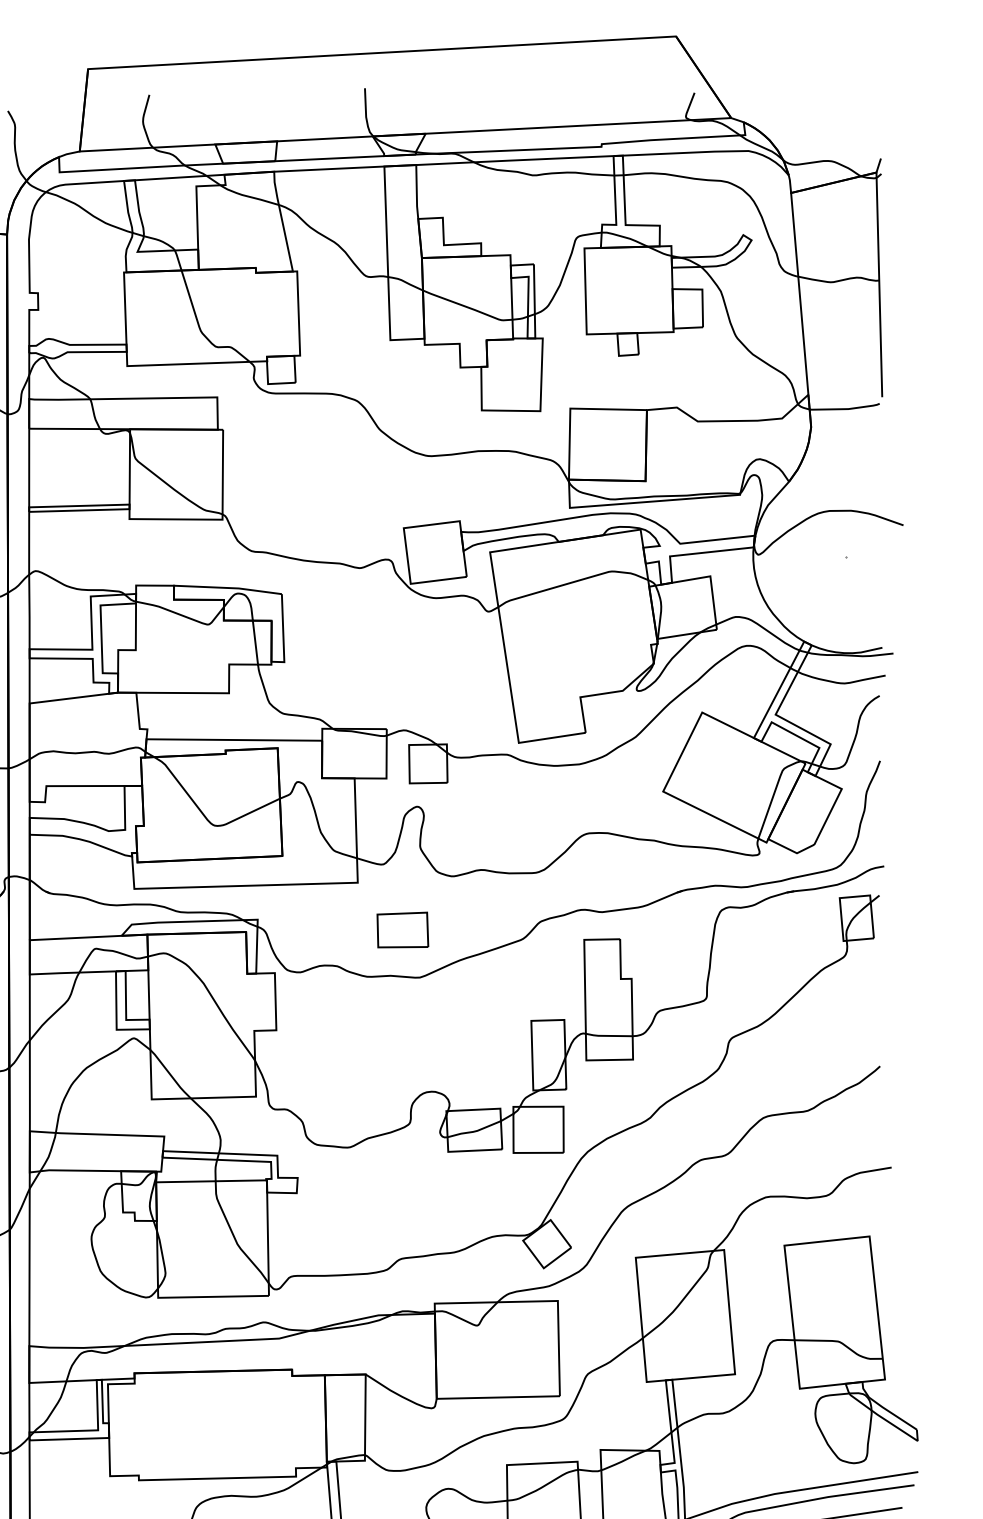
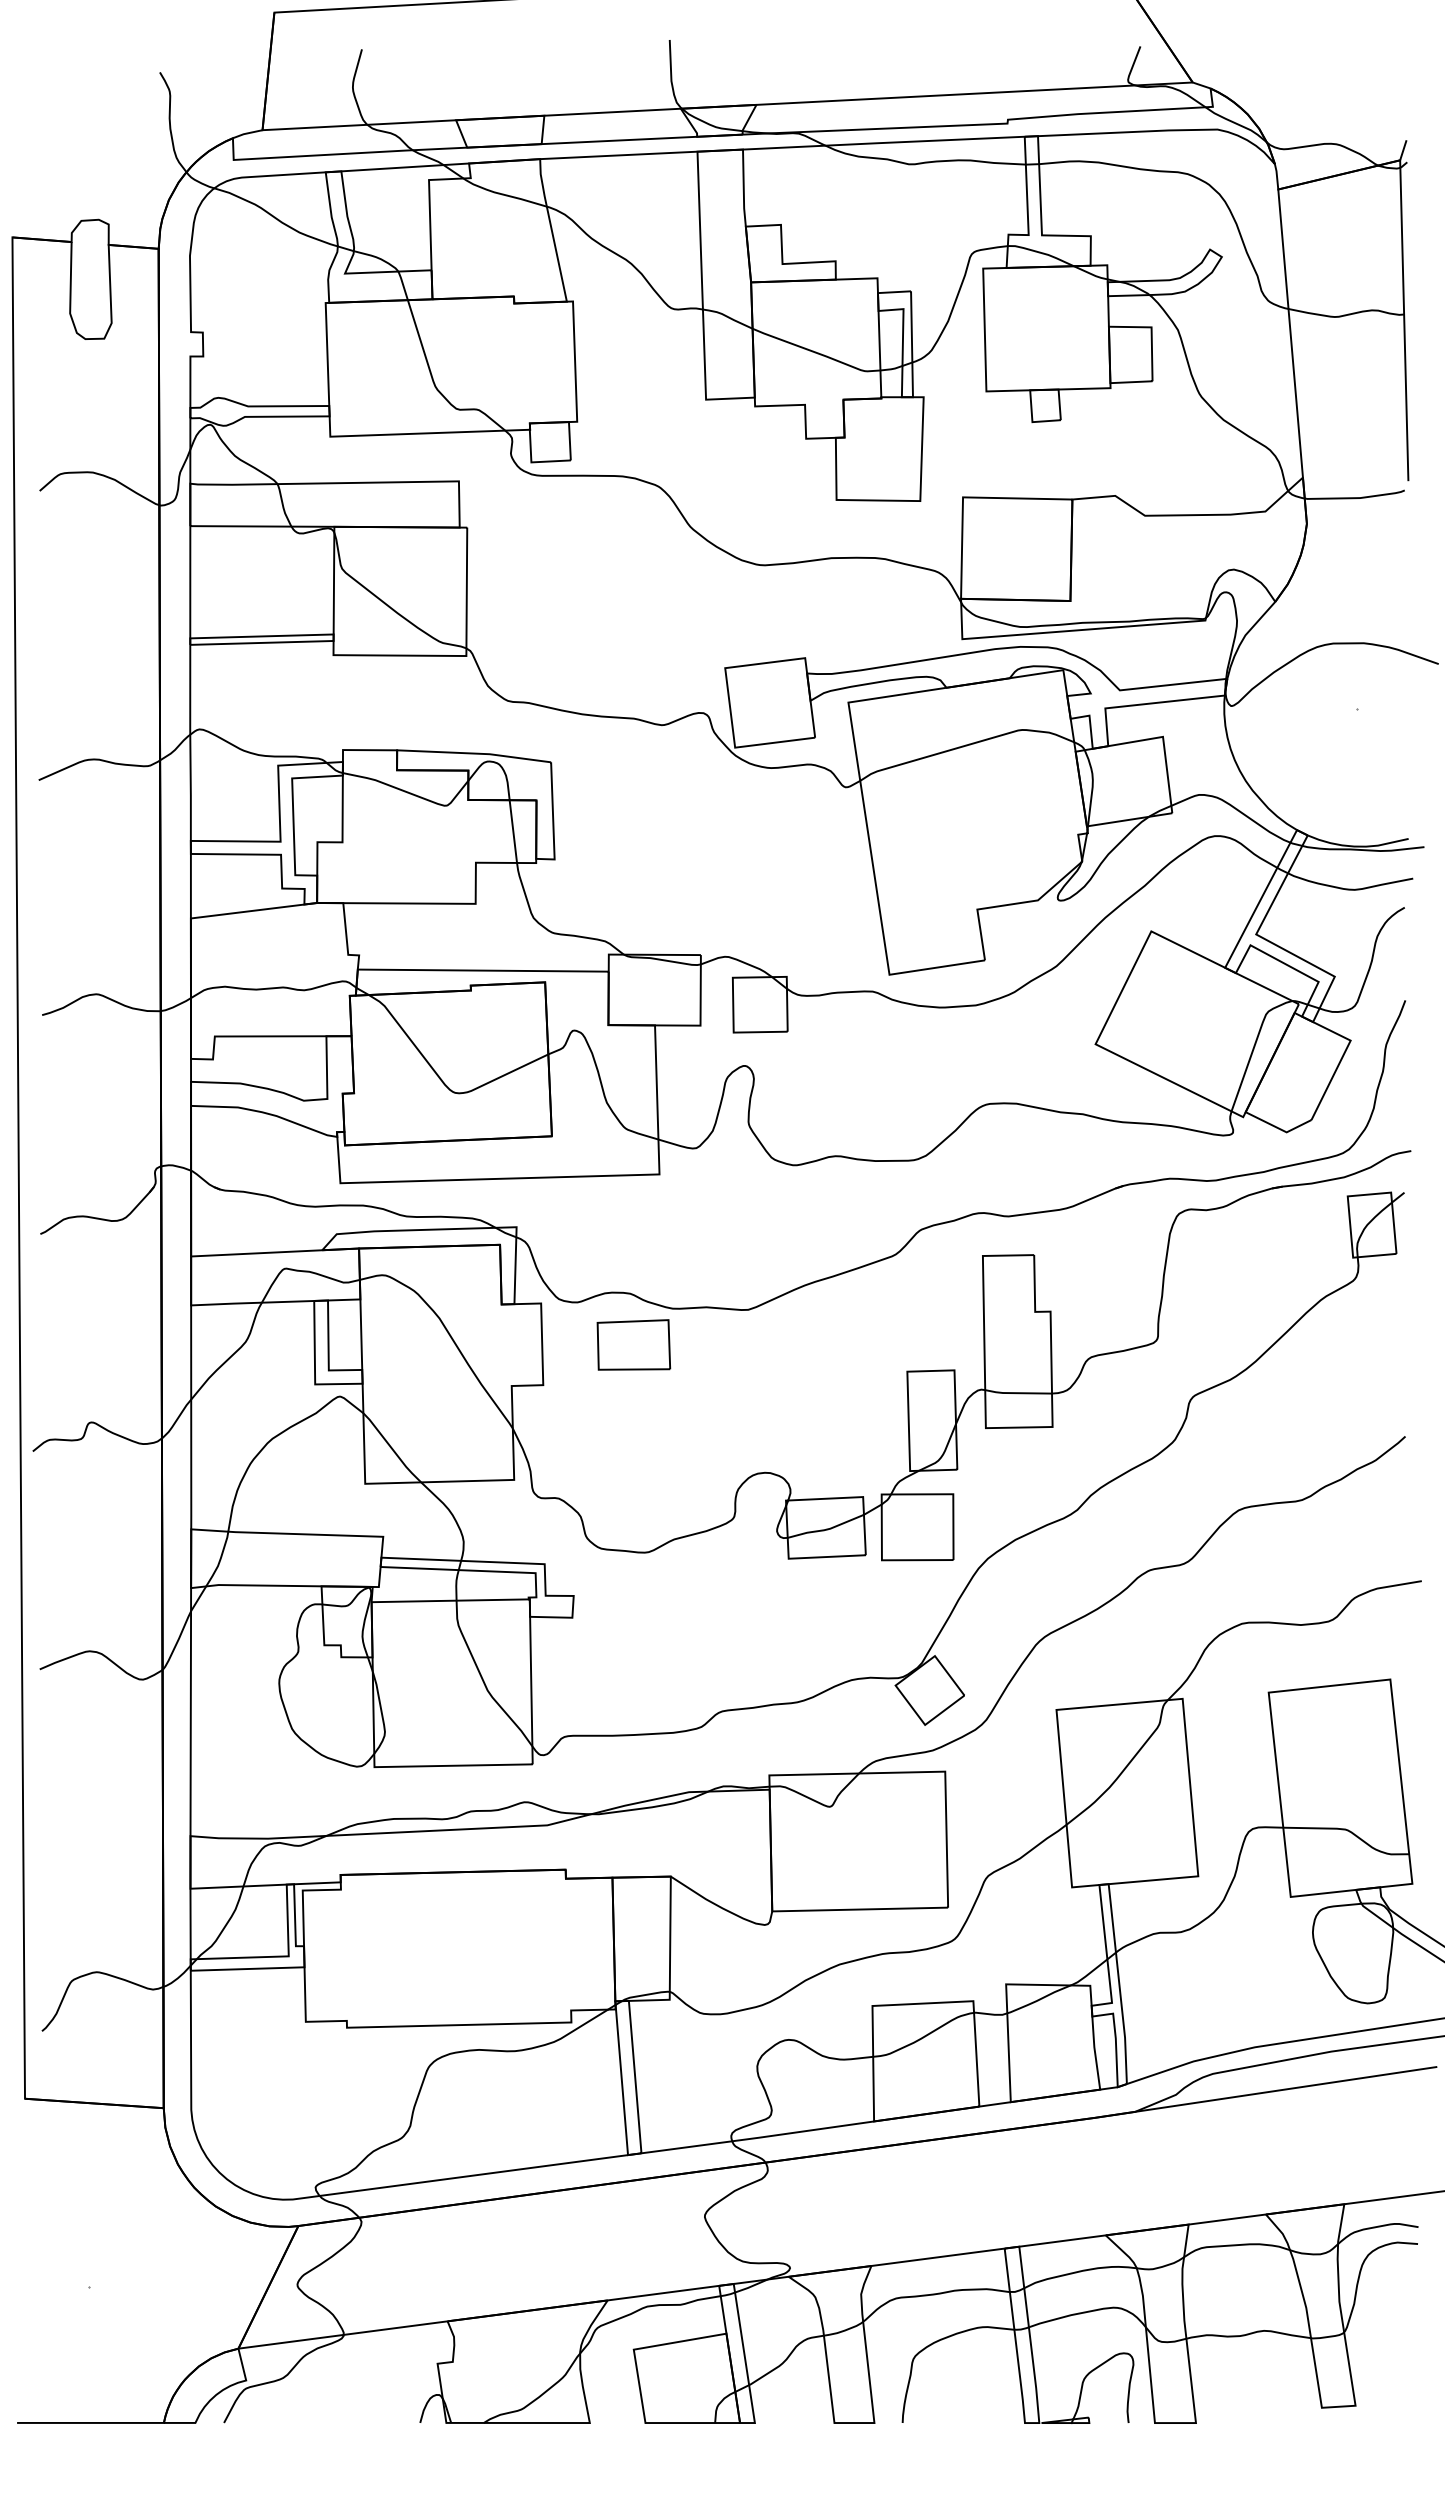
part: (402, 929) -> (633, 1344), moved

